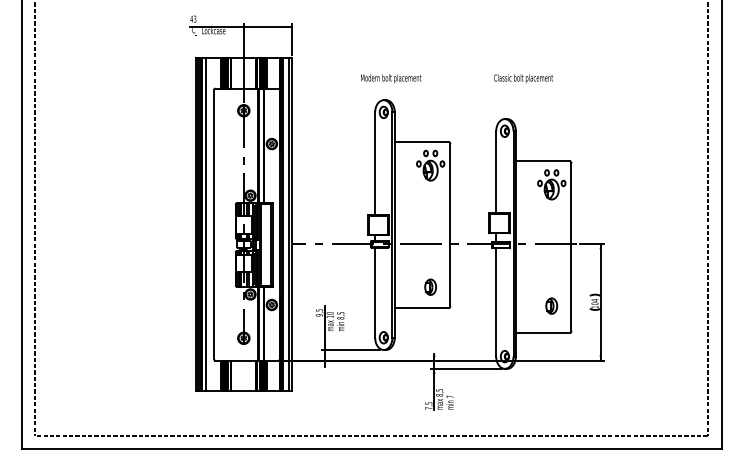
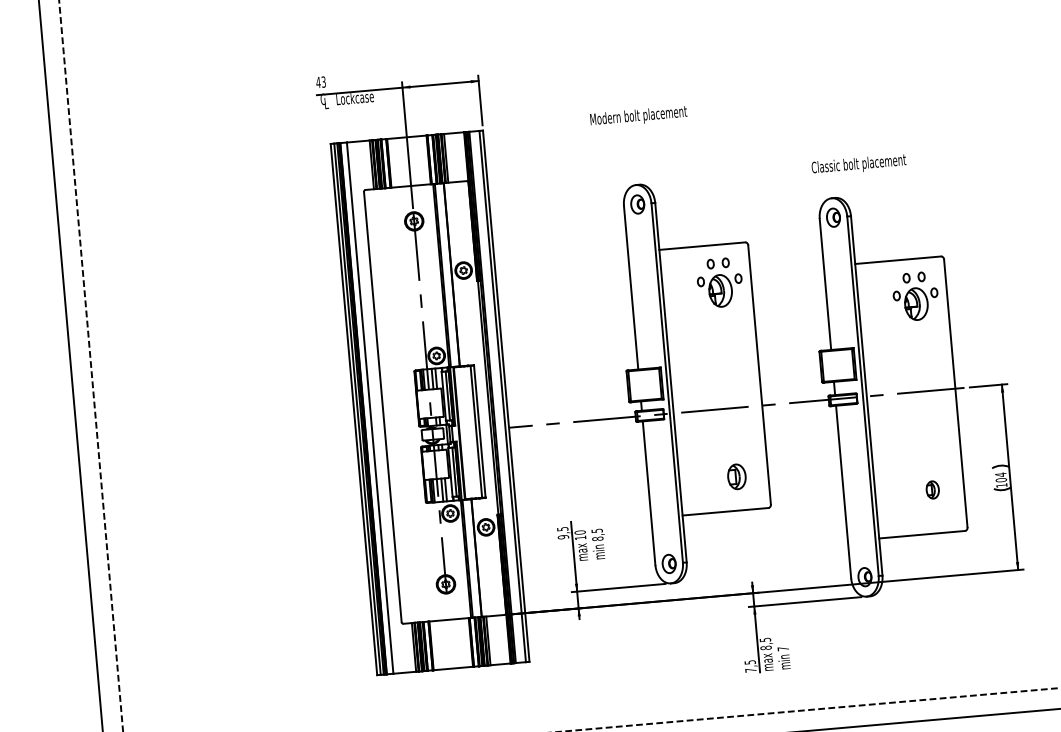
text: (391, 78) -> (639, 116), moved
text: (523, 78) -> (858, 164), moved
part: (551, 305) -> (932, 489), size x0.7

